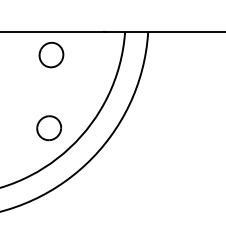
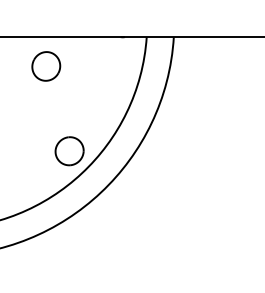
part: (51, 55) -> (46, 66), moved
part: (49, 128) -> (69, 151), moved

